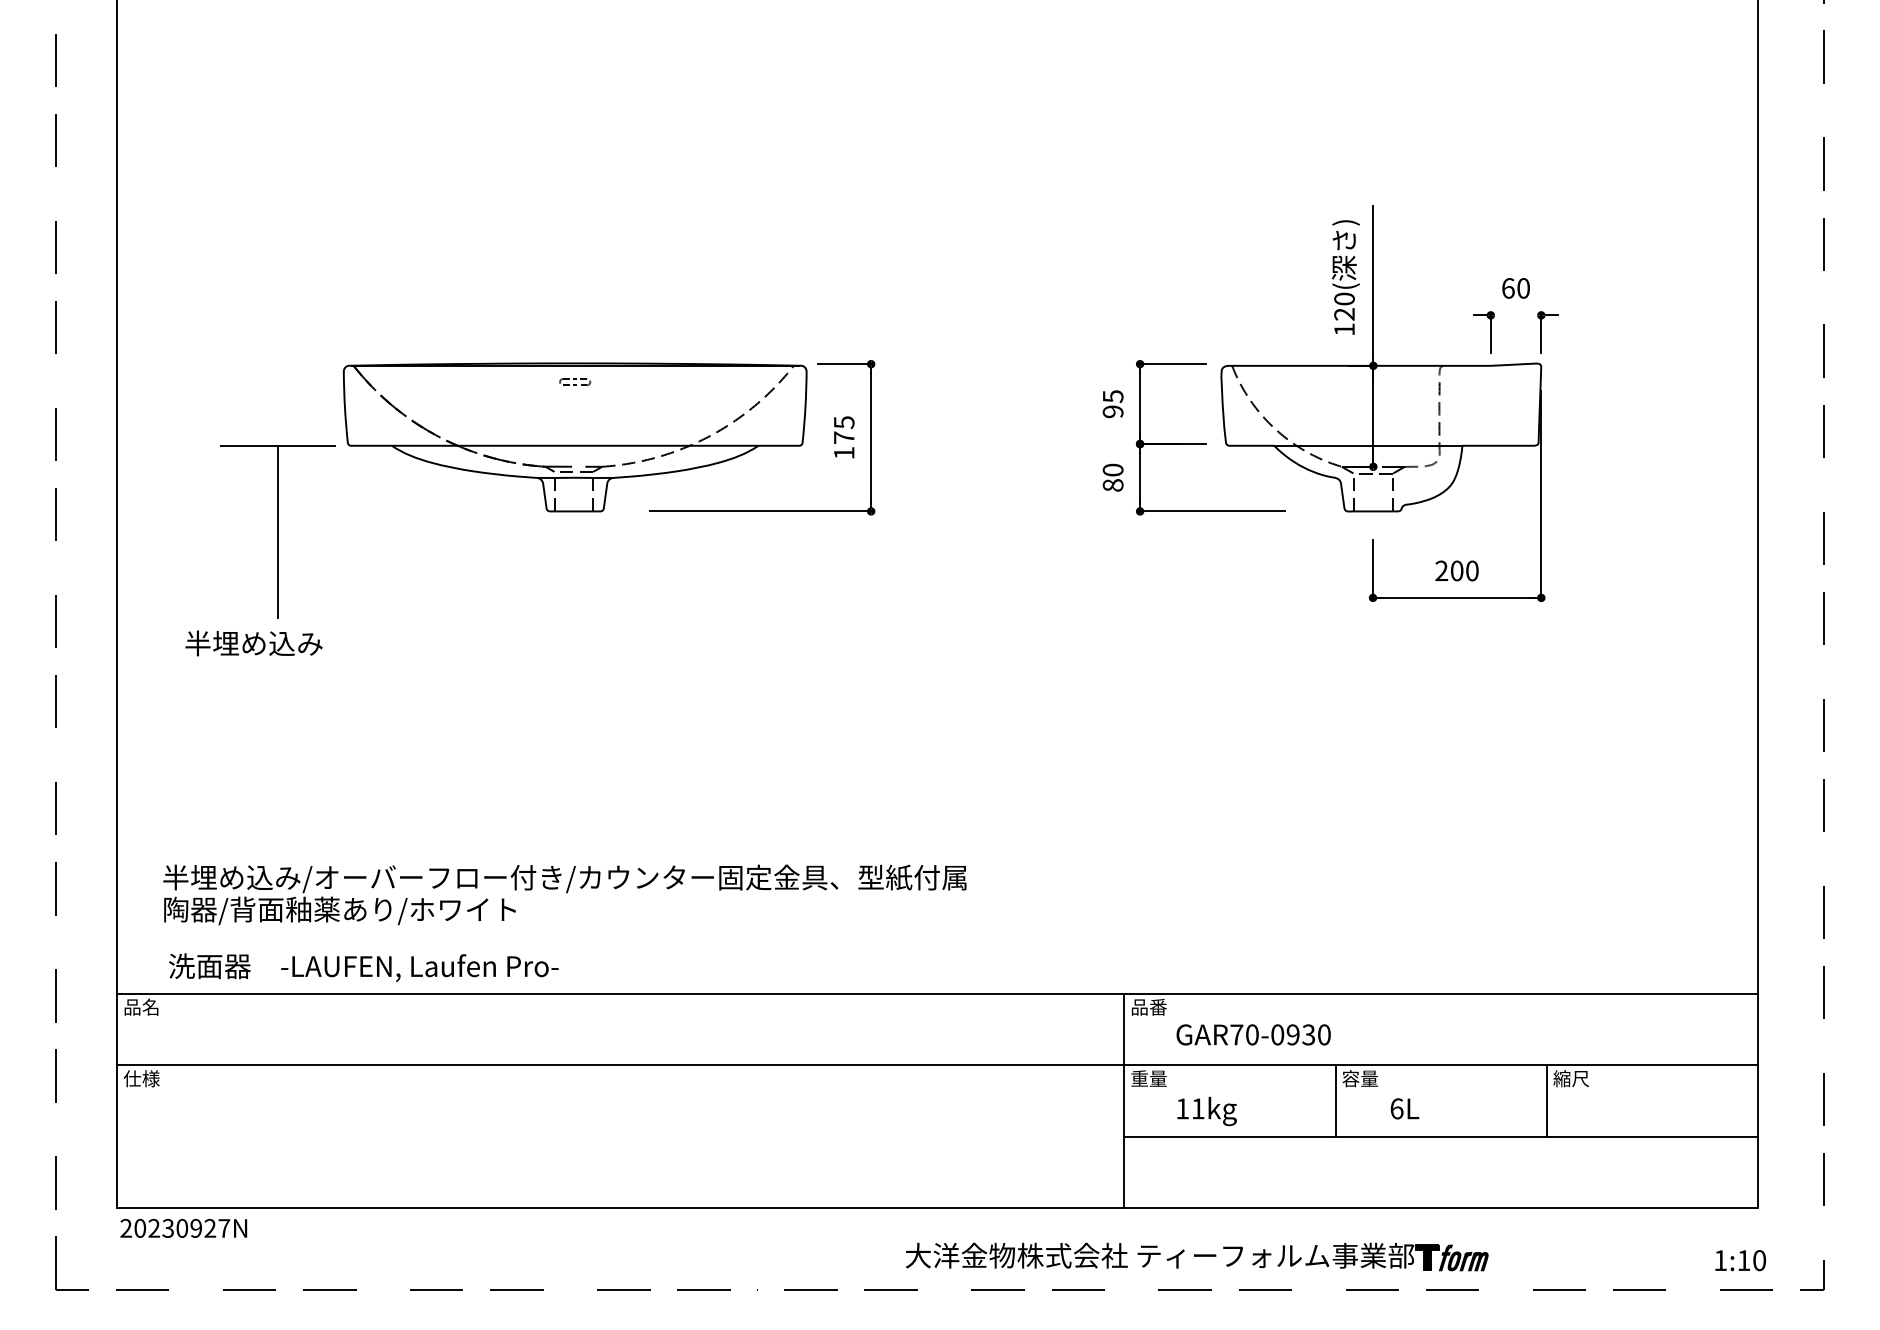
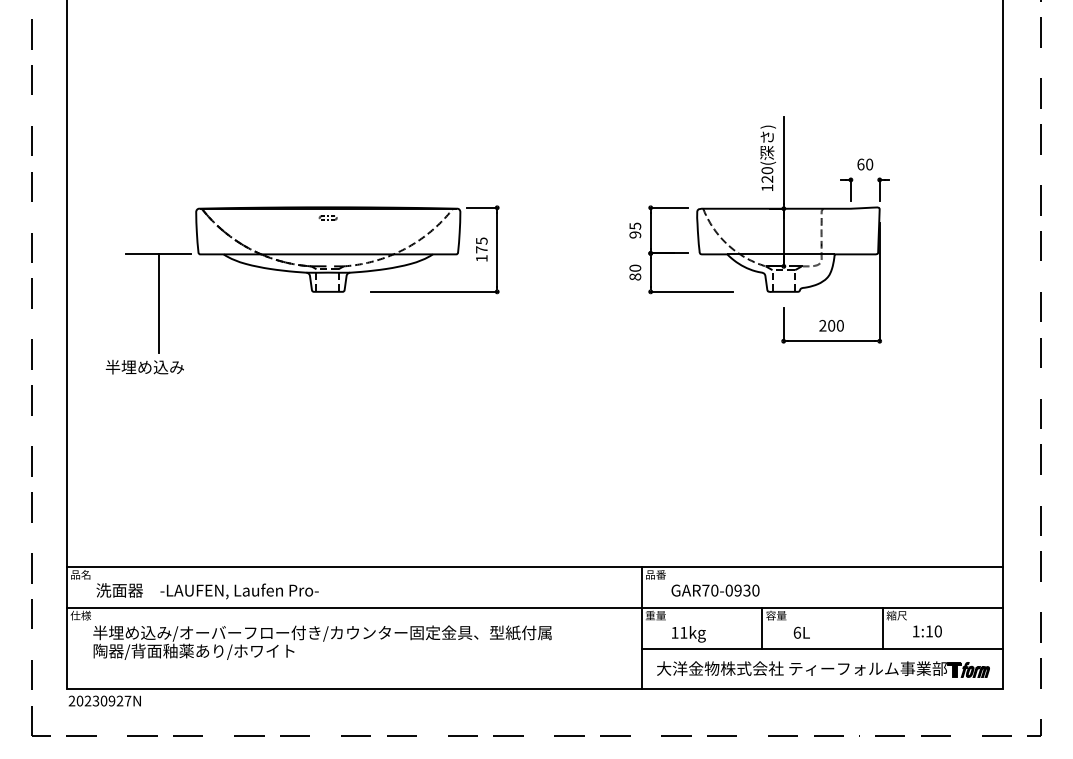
text: (565, 894) -> (322, 642), moved
text: (363, 968) -> (207, 591), moved
part: (1197, 1257) -> (823, 669), moved
text: (1740, 1260) -> (927, 631), moved

